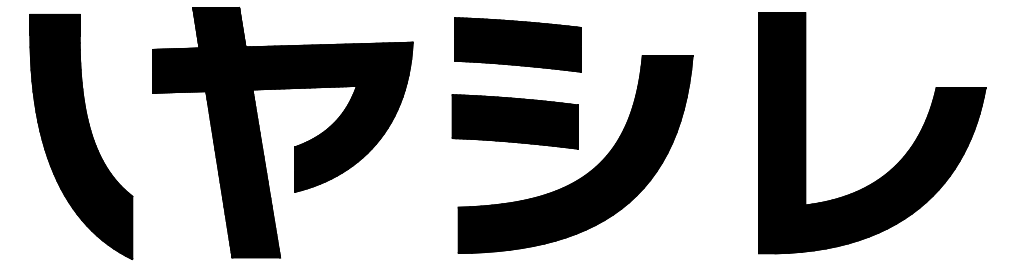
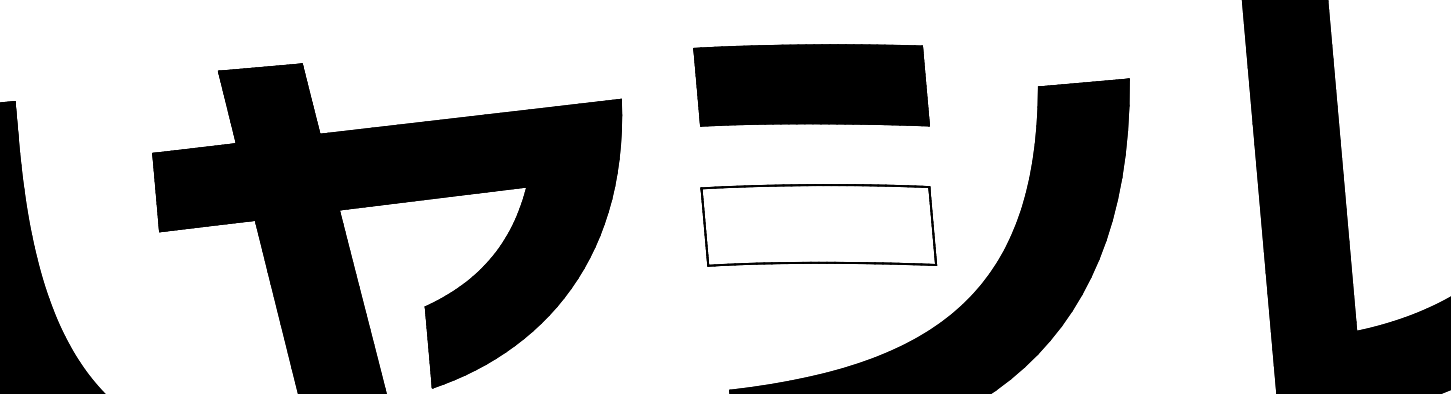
fill: (514, 121) -> (817, 226), removed

